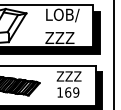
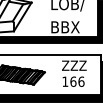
text: (59, 37) -> (64, 26), ZZZ -> BBX
text: (76, 92) -> (81, 81), 169 -> 166

